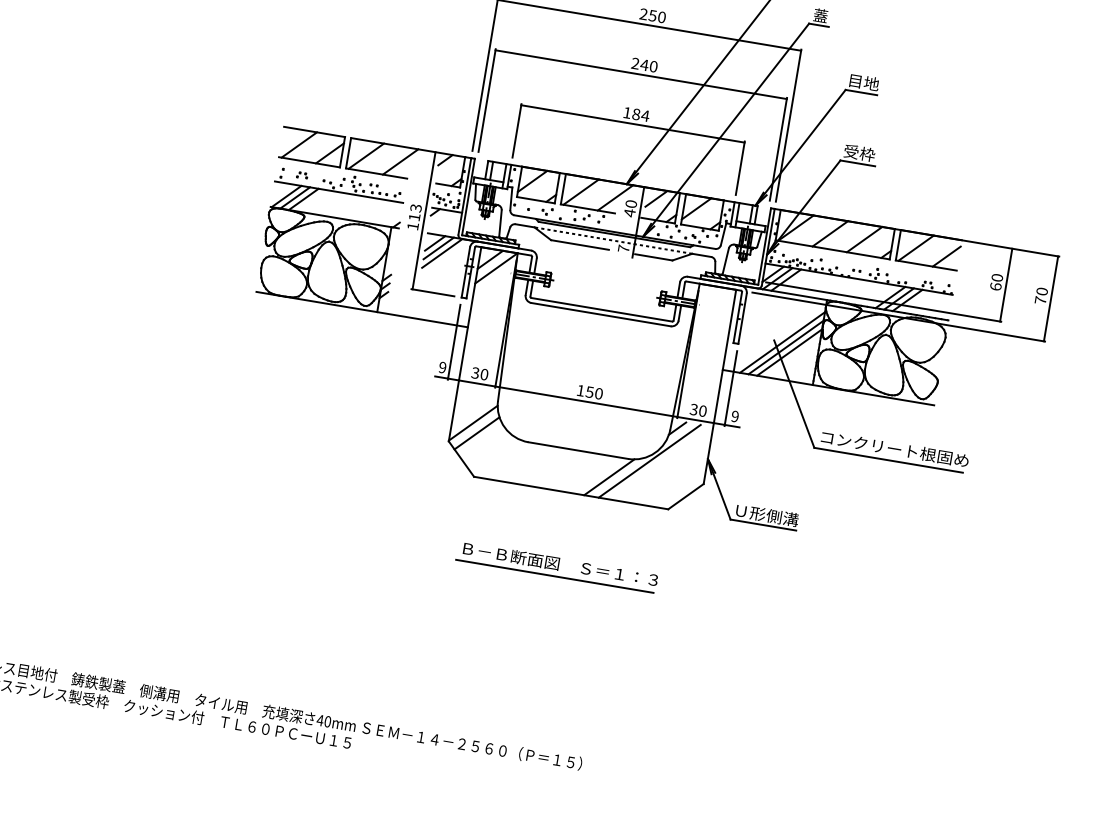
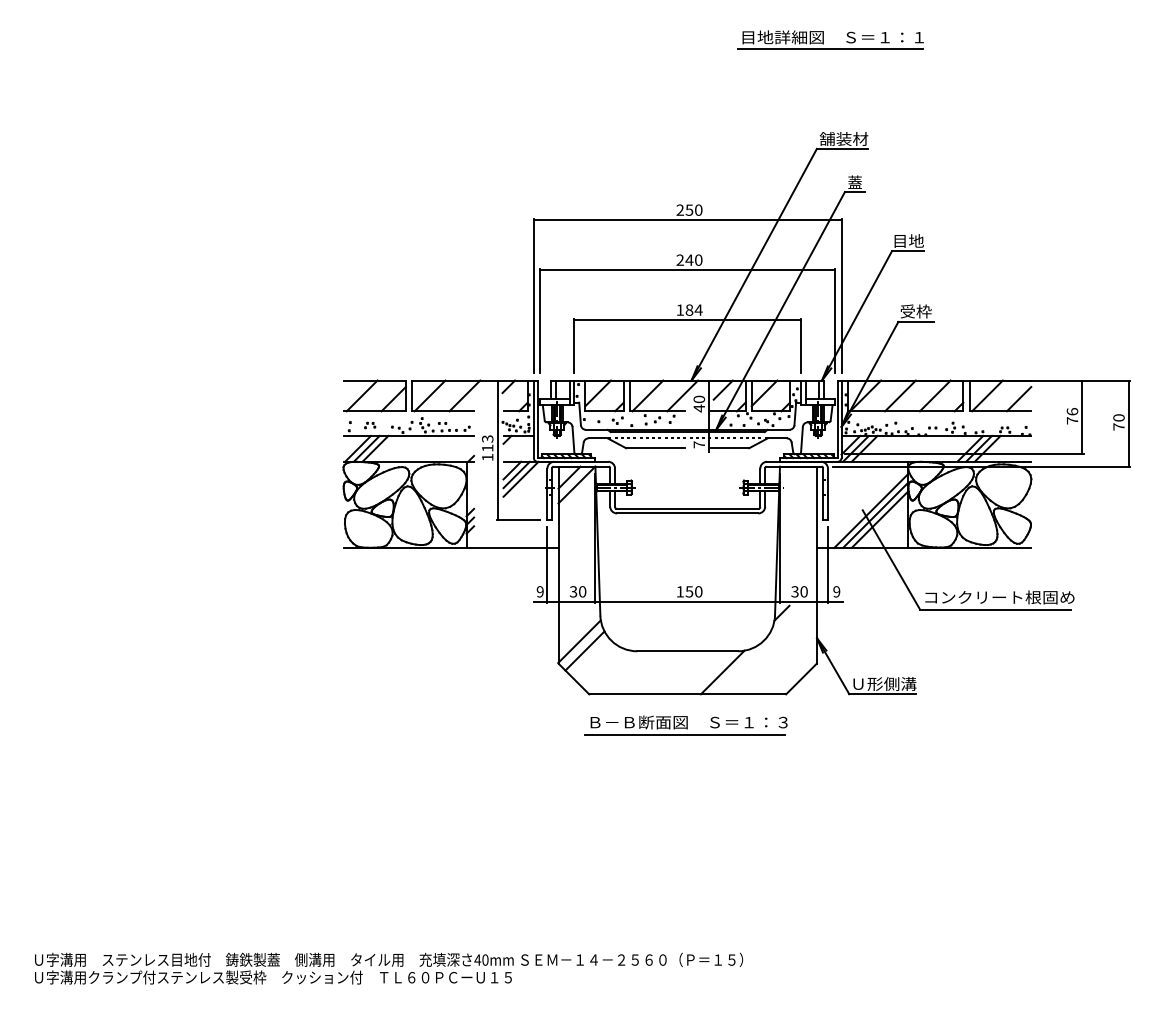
text: (996, 282) -> (1072, 416), 60 -> 76
line: (649, 460) -> (759, 649), removed
part: (556, 566) -> (685, 725), moved

